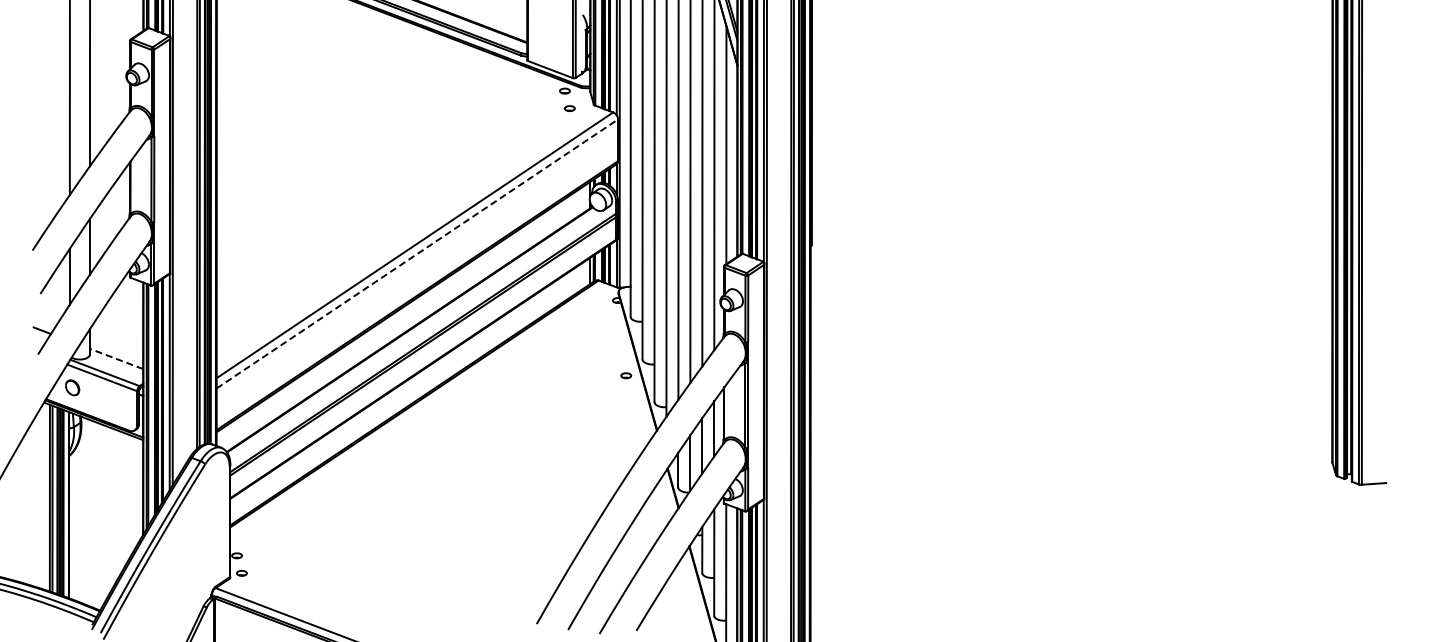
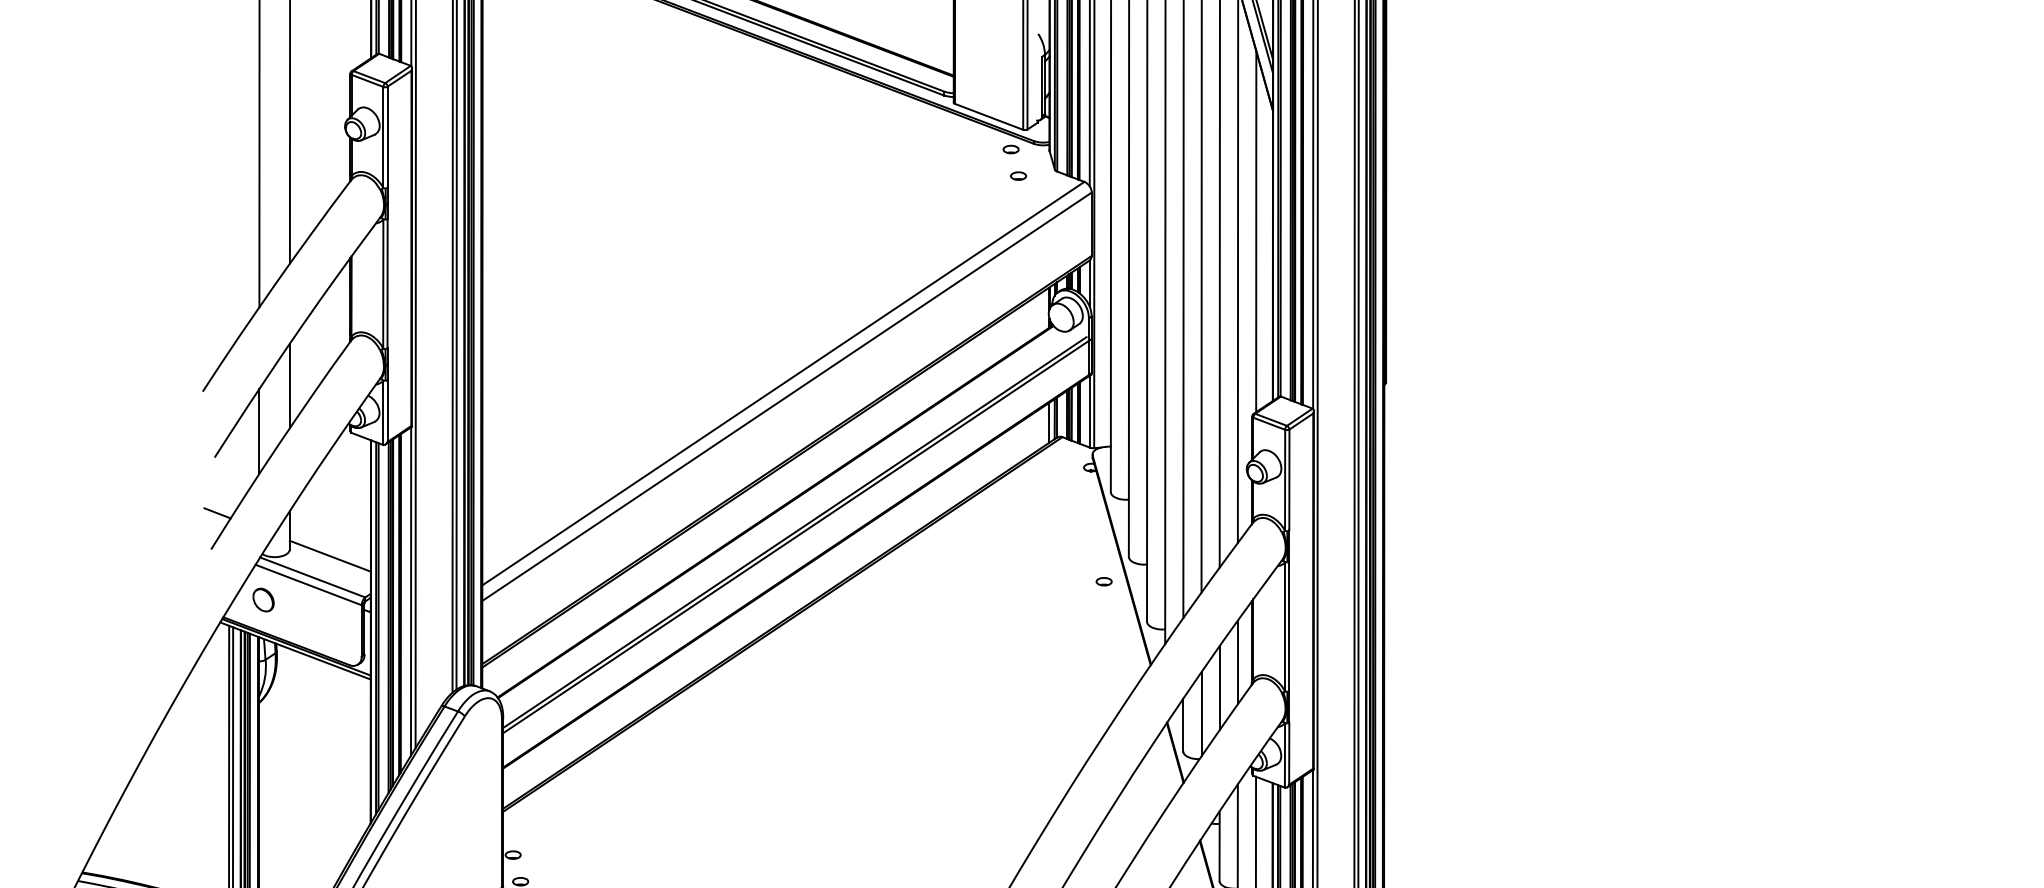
line: (417, 253) -> (787, 396), dashed -> solid
line: (116, 358) -> (330, 555), dashed -> solid

